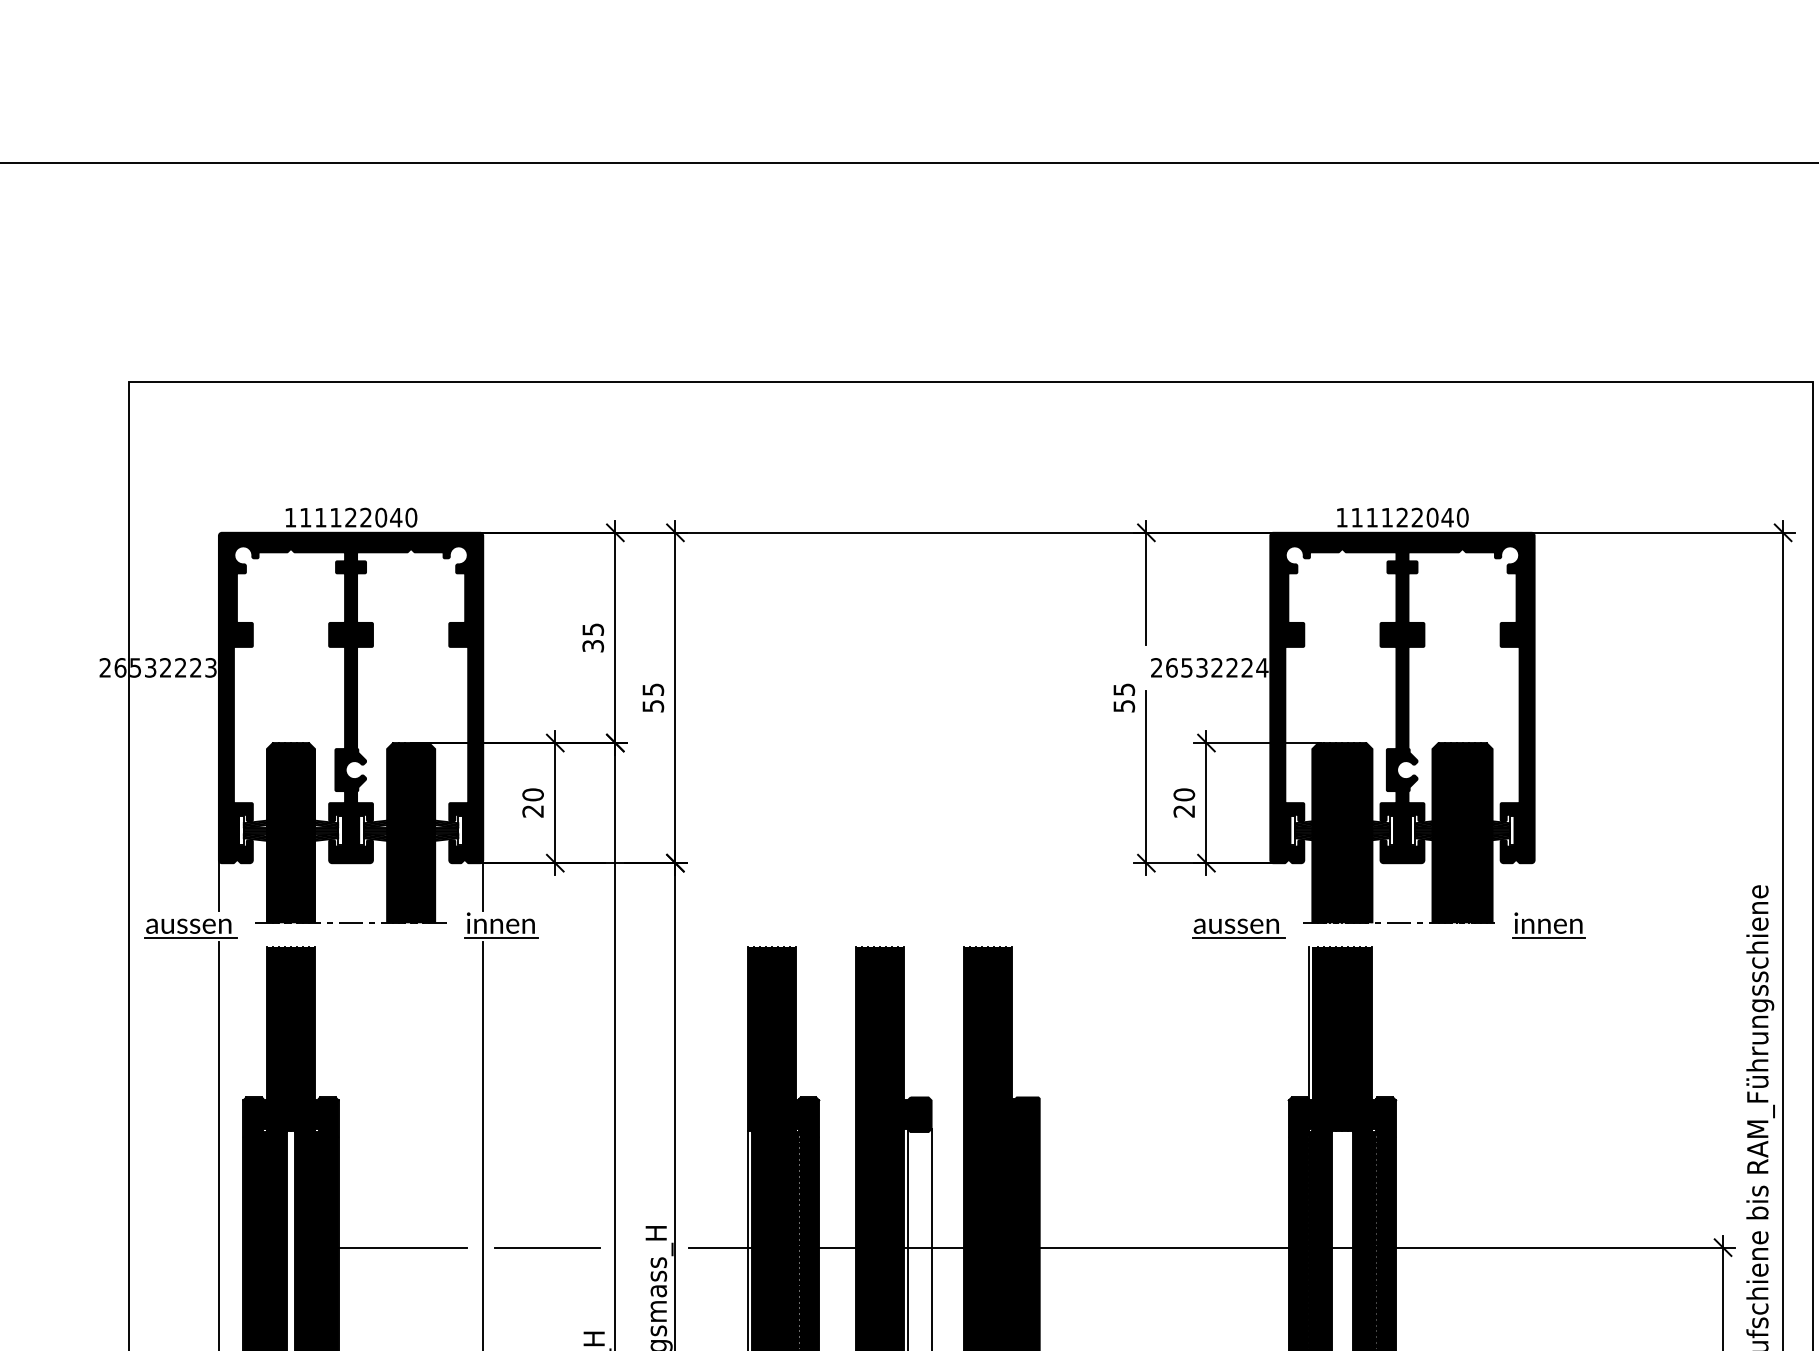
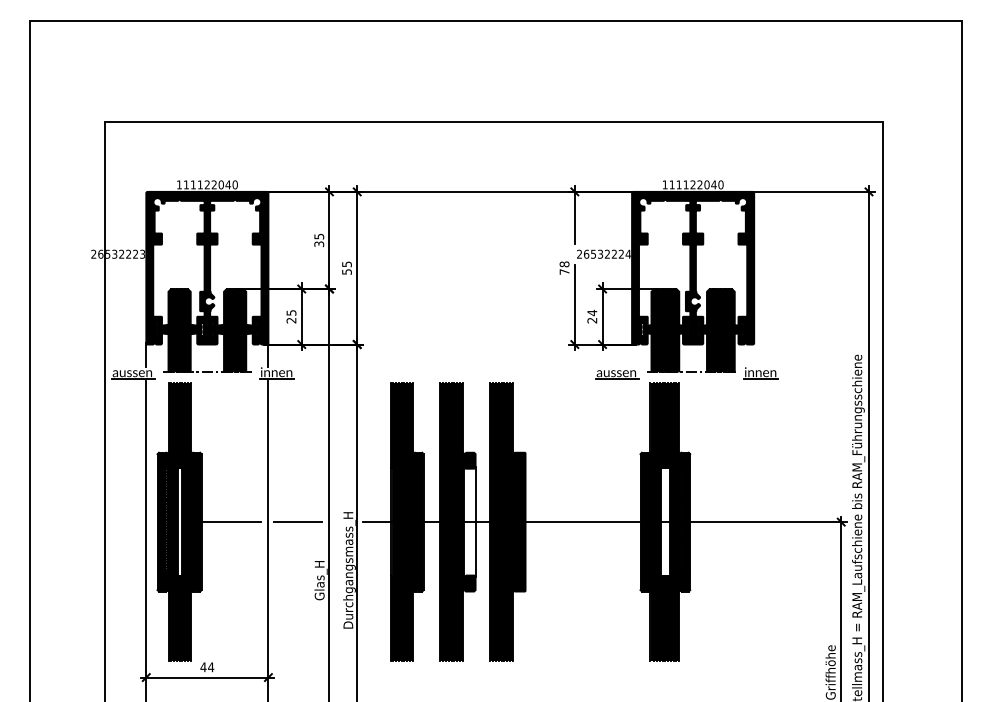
text: (1124, 696) -> (564, 267), 55 -> 78
text: (533, 793) -> (291, 312), 20 -> 25
text: (1184, 793) -> (592, 312), 20 -> 24

